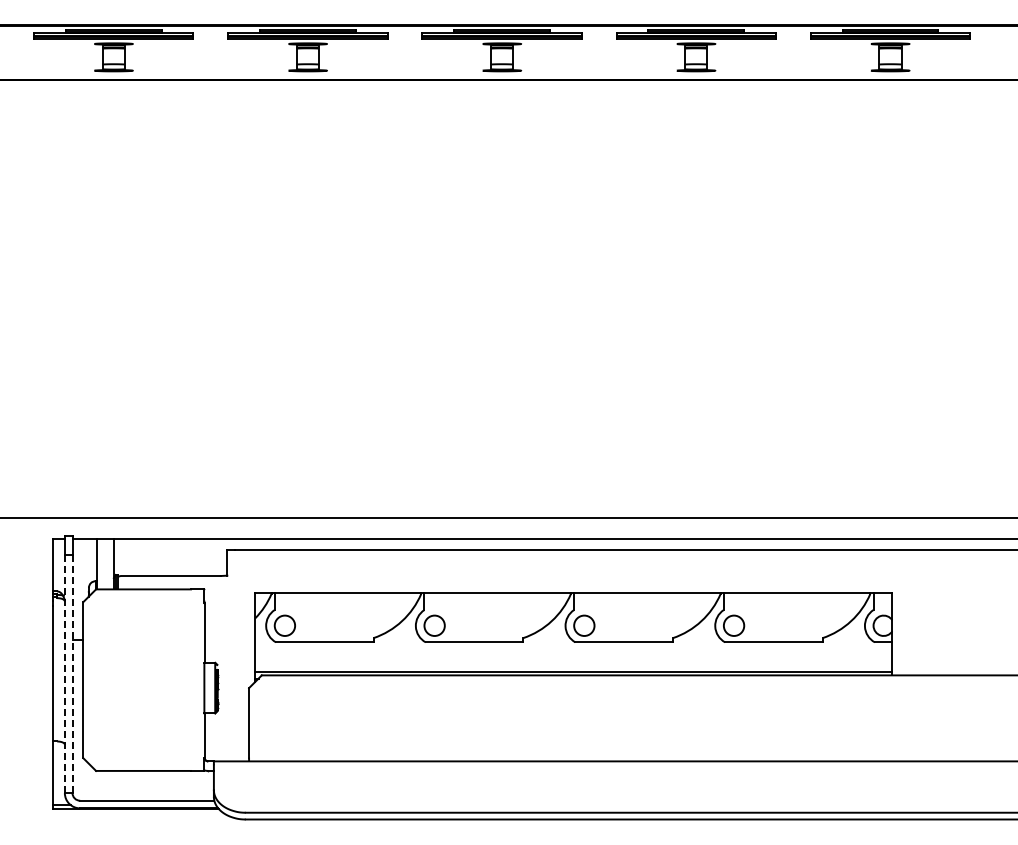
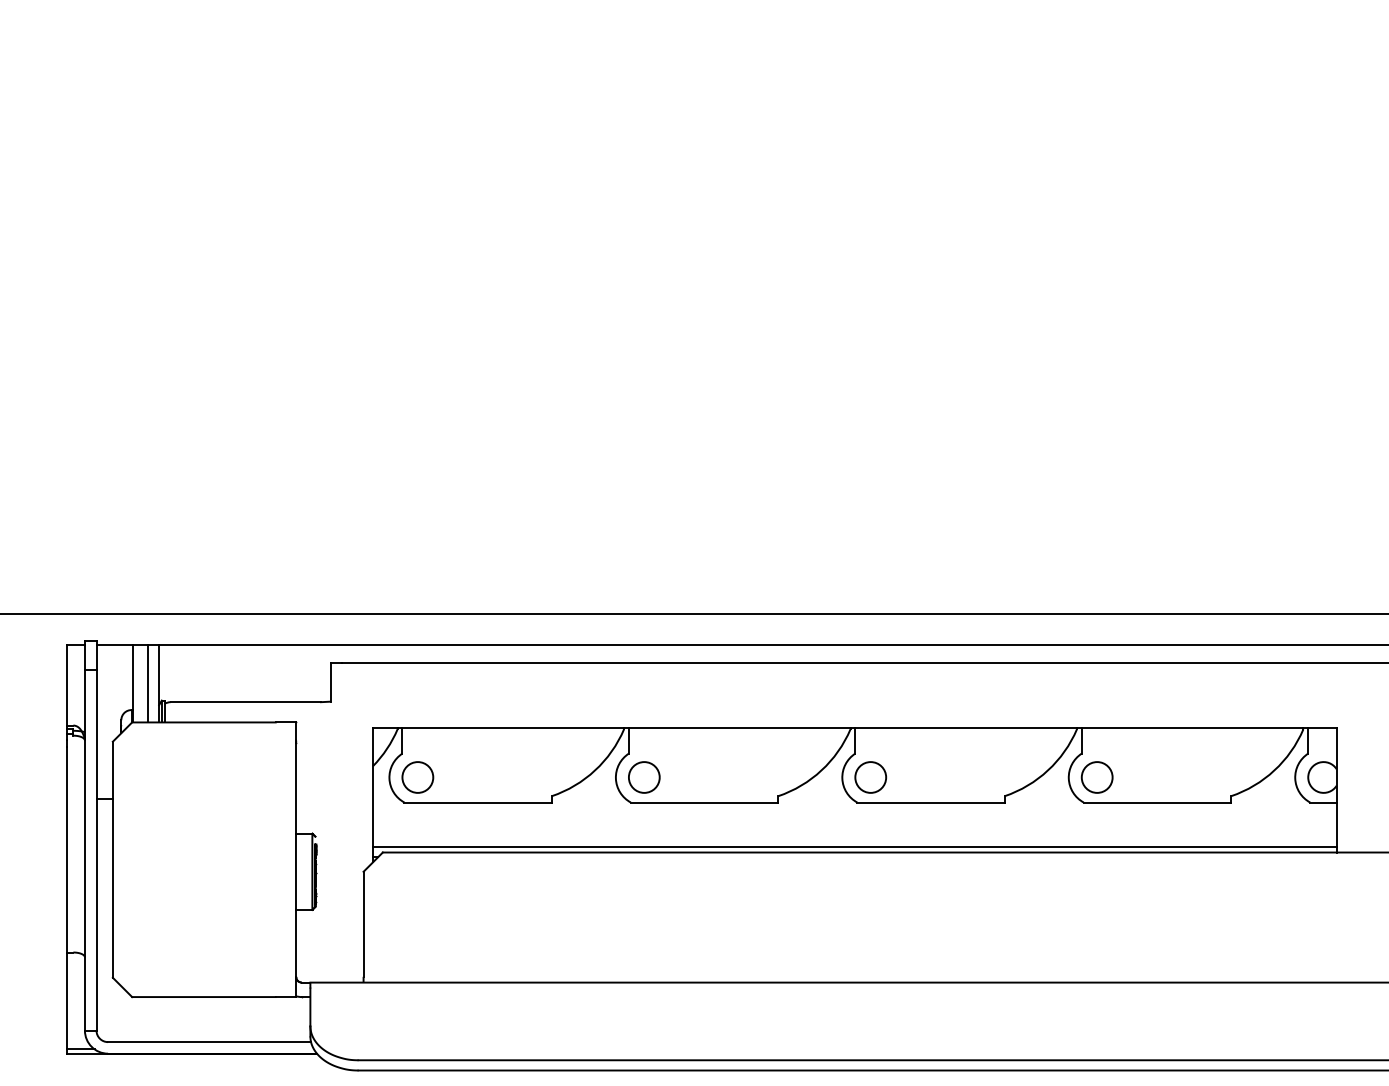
line: (106, 563) -> (147, 683), added
line: (64, 674) -> (84, 851), dashed -> solid
line: (72, 674) -> (96, 851), dashed -> solid

